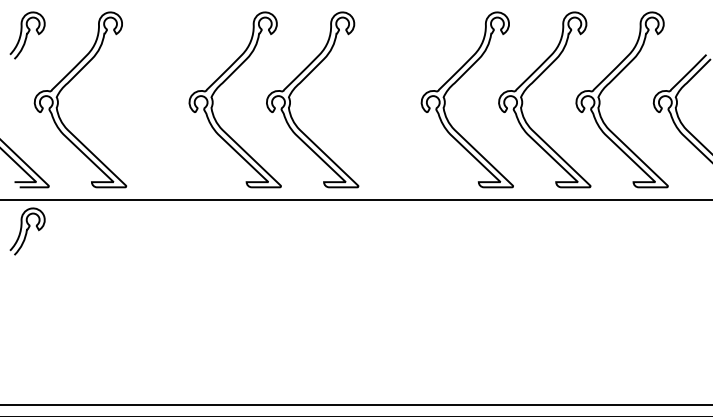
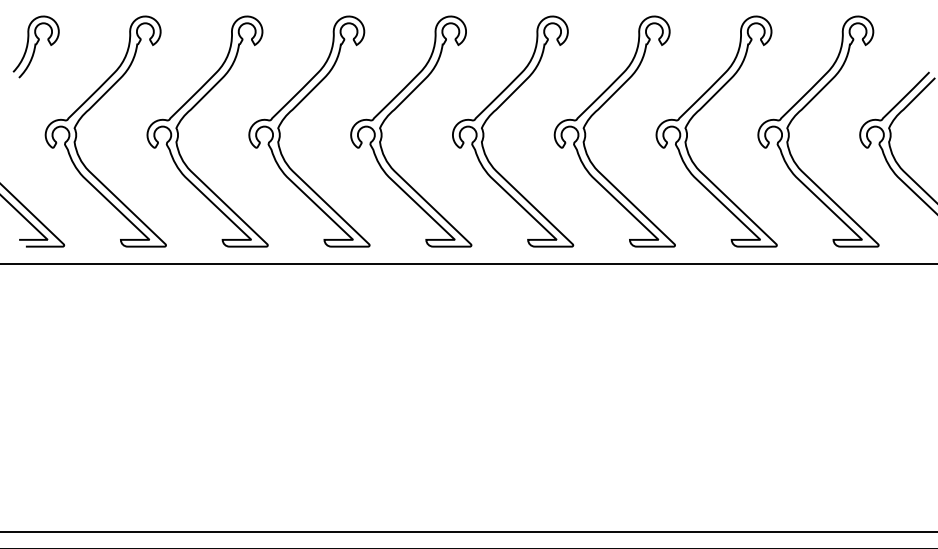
part: (145, 84) -> (191, 111), added
part: (376, 85) -> (495, 112), added
curve: (27, 231) -> (36, 304), removed

